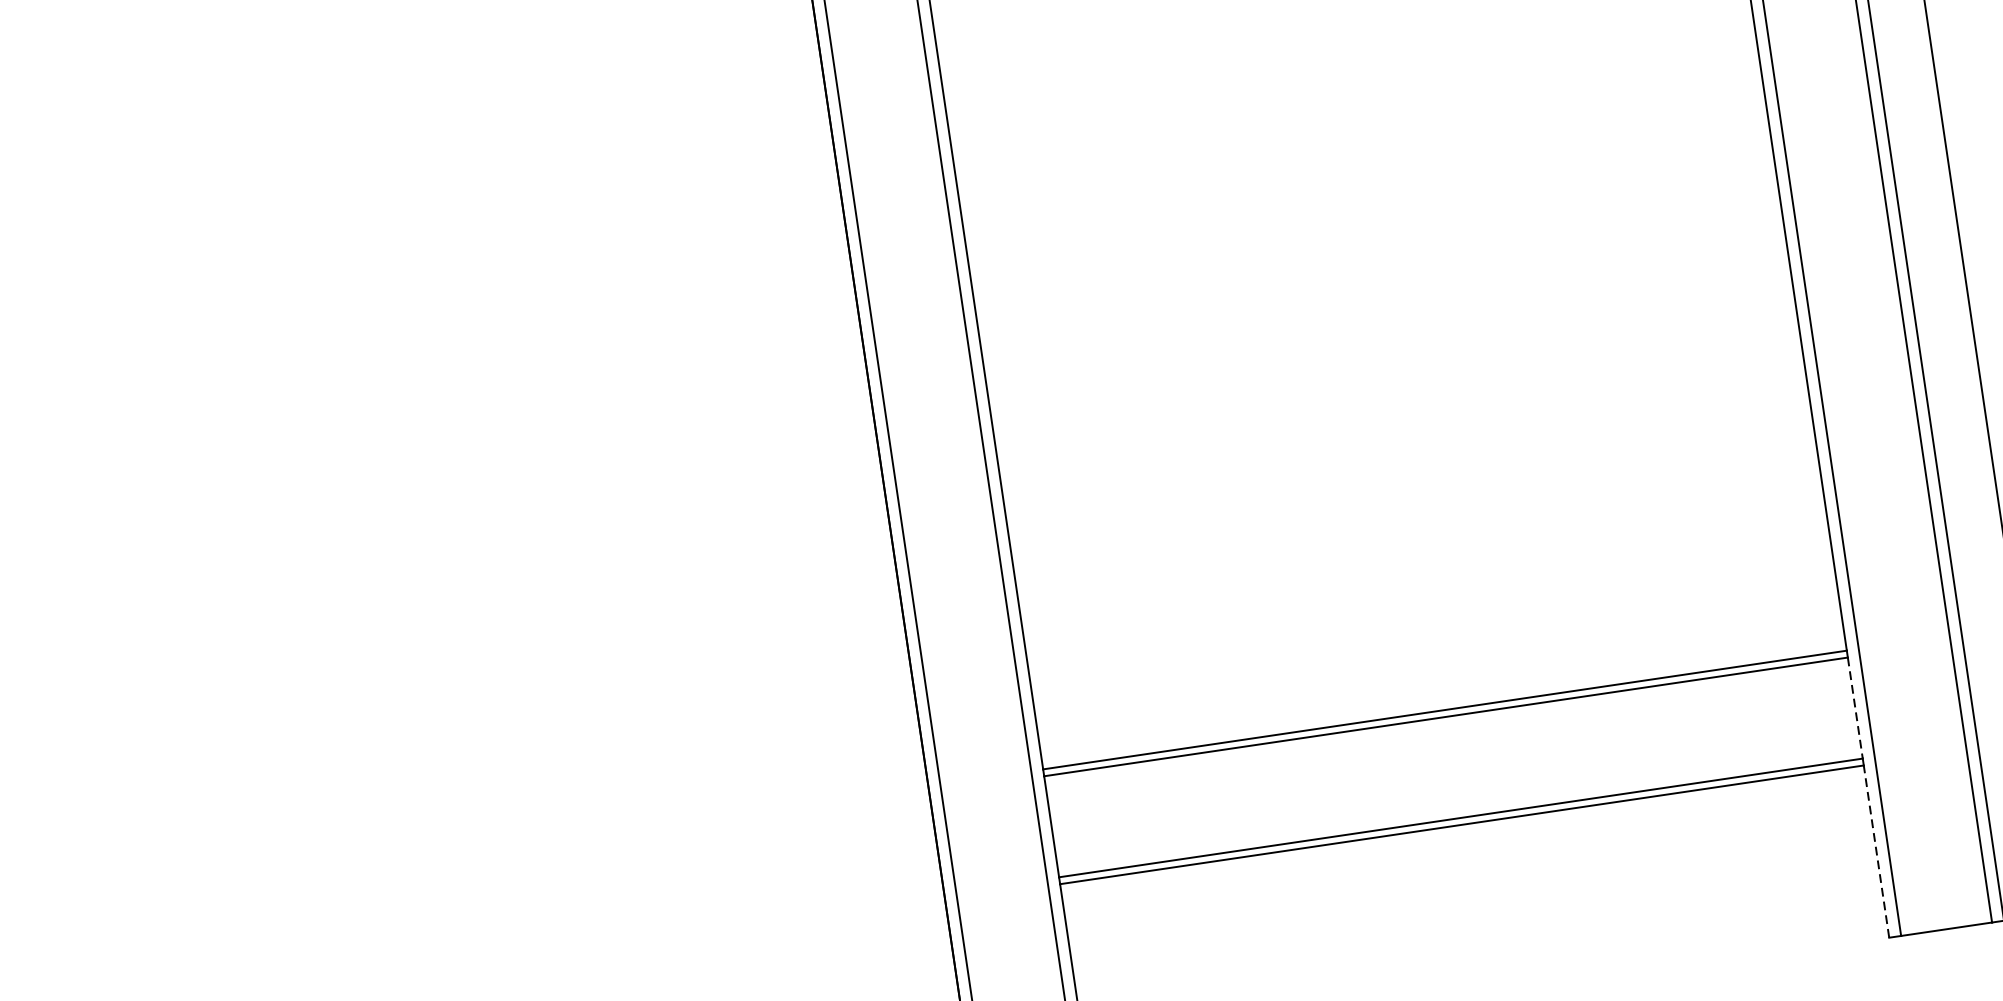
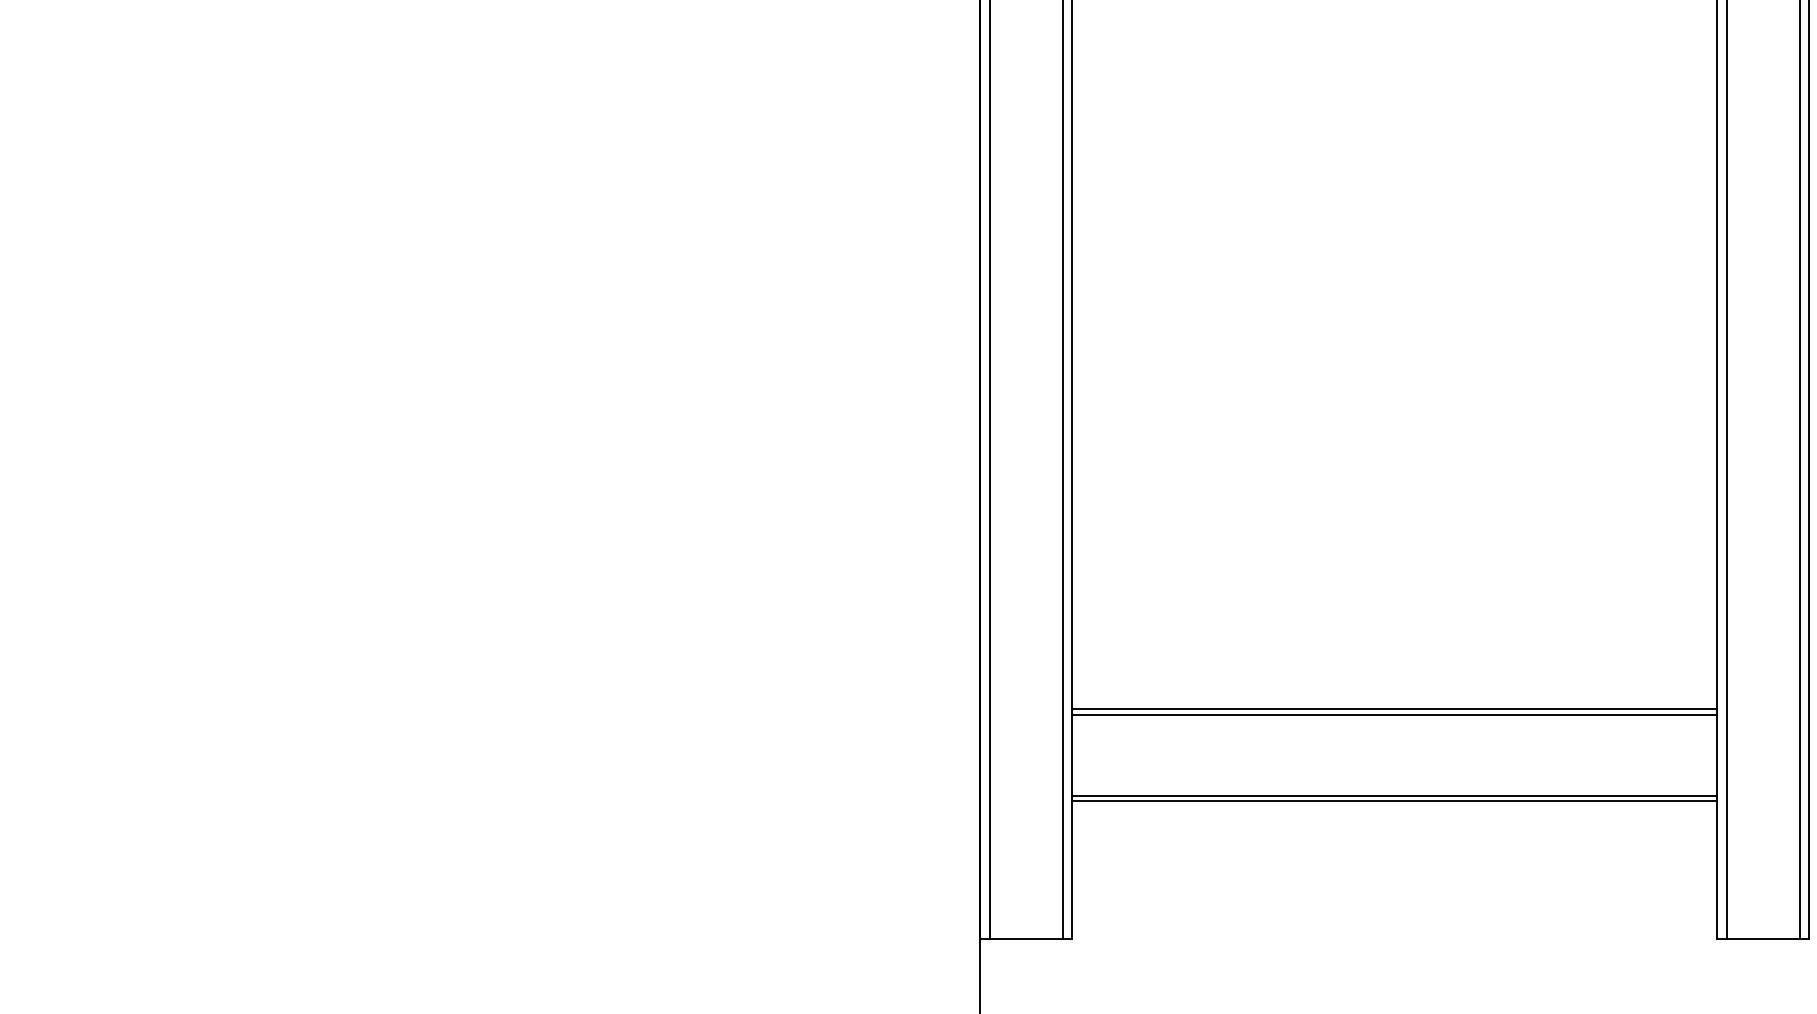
line: (1855, 708) -> (1717, 755), dashed -> solid
line: (1876, 850) -> (1717, 869), dashed -> solid

